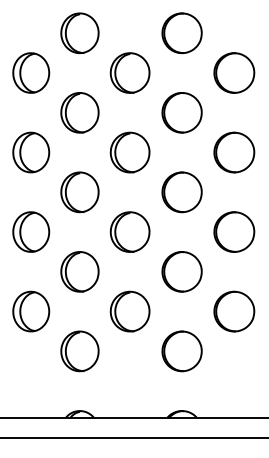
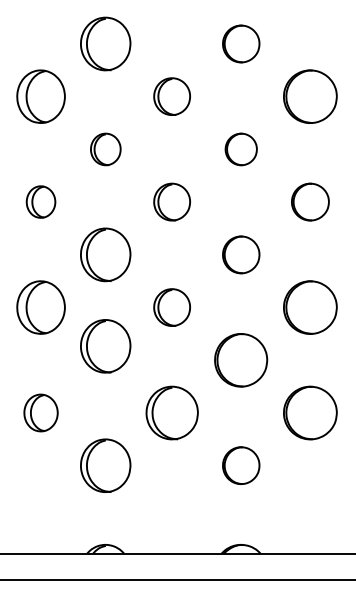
part: (182, 32) -> (241, 43), size x0.7
part: (129, 72) -> (171, 96), size x0.7
part: (79, 112) -> (105, 149), size x0.6
part: (182, 112) -> (241, 149), size x0.6
part: (30, 152) -> (40, 201), size x0.6
part: (129, 152) -> (171, 201), size x0.7
part: (234, 152) -> (310, 201), size x0.7
part: (182, 192) -> (241, 254), size x0.7
part: (129, 232) -> (171, 307), size x0.7
part: (79, 271) -> (105, 346), moved
part: (30, 311) -> (40, 412), size x0.7
part: (182, 351) -> (241, 465), size x0.7

